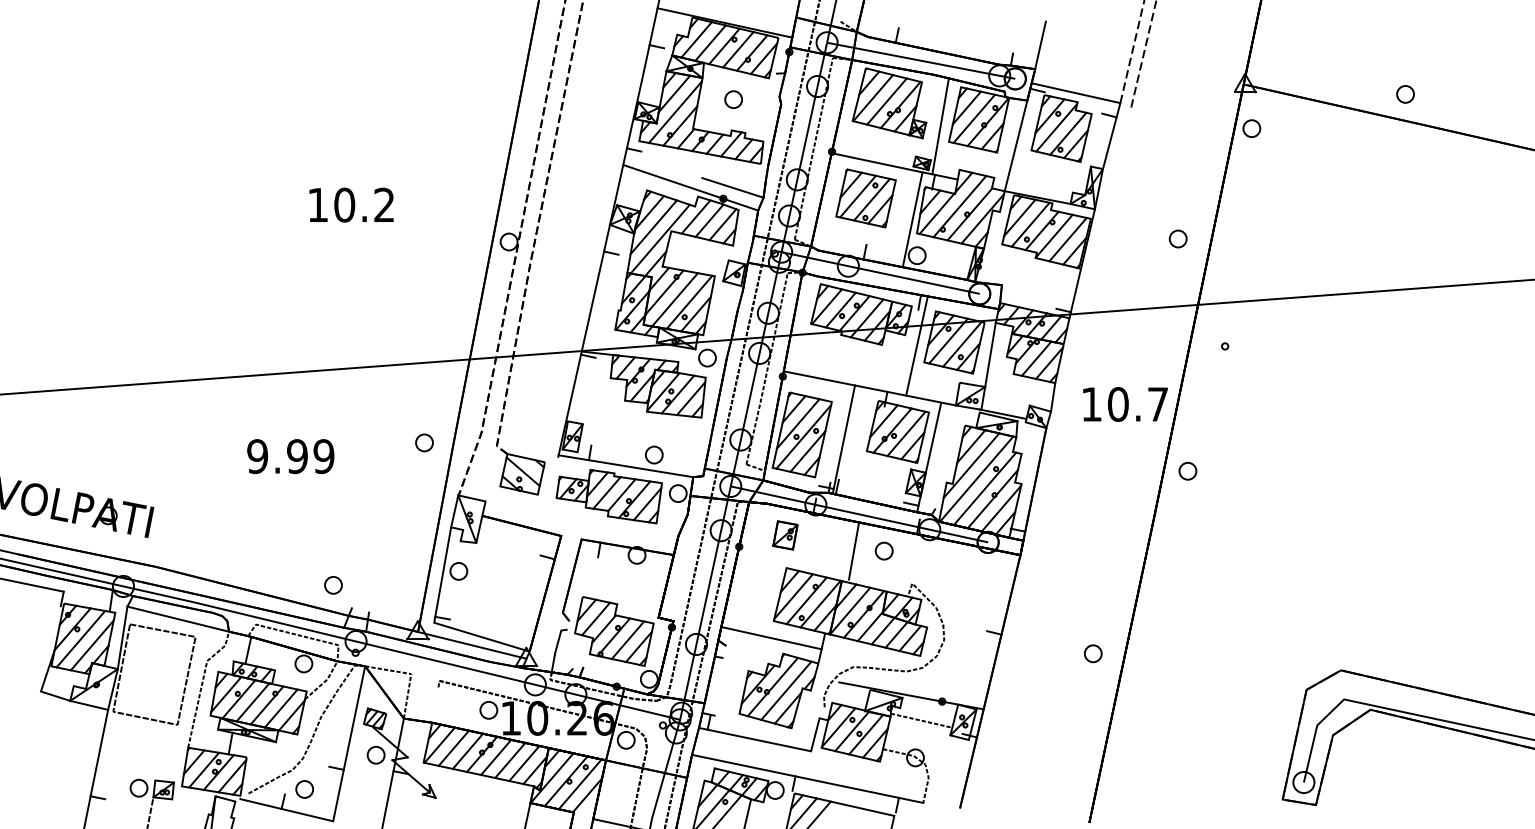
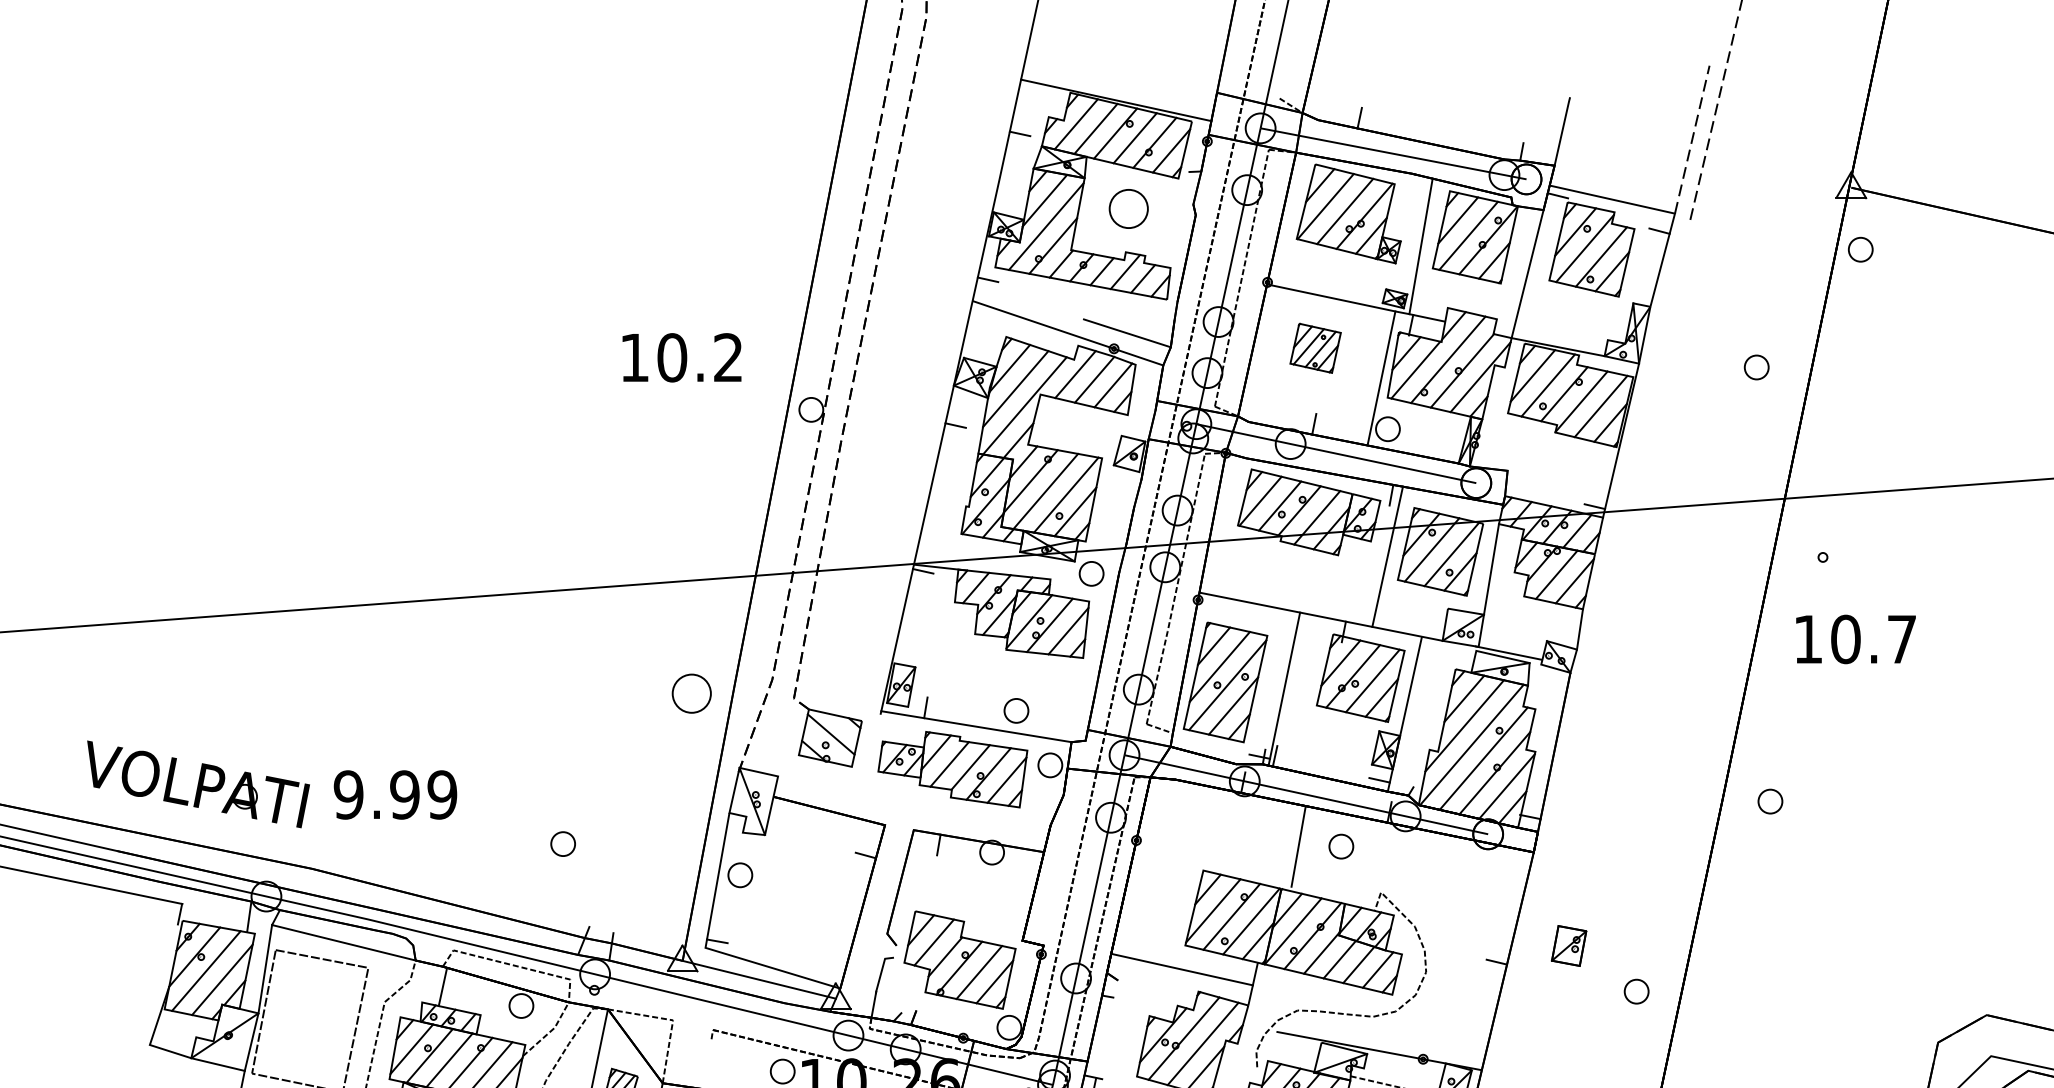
part: (733, 99) -> (1128, 208), size x1.6
part: (865, 198) -> (1314, 348), size x0.6
text: (351, 204) -> (681, 356), moved
part: (1177, 238) -> (1755, 366), moved
text: (1125, 404) -> (1856, 639), moved
part: (424, 442) -> (691, 693), size x1.6
text: (290, 456) -> (395, 794), moved
part: (1187, 471) -> (1769, 801), moved
part: (785, 535) -> (1569, 946), moved
part: (333, 585) -> (563, 844), moved

